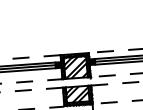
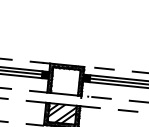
hatch: (75, 67) -> (65, 81), removed

